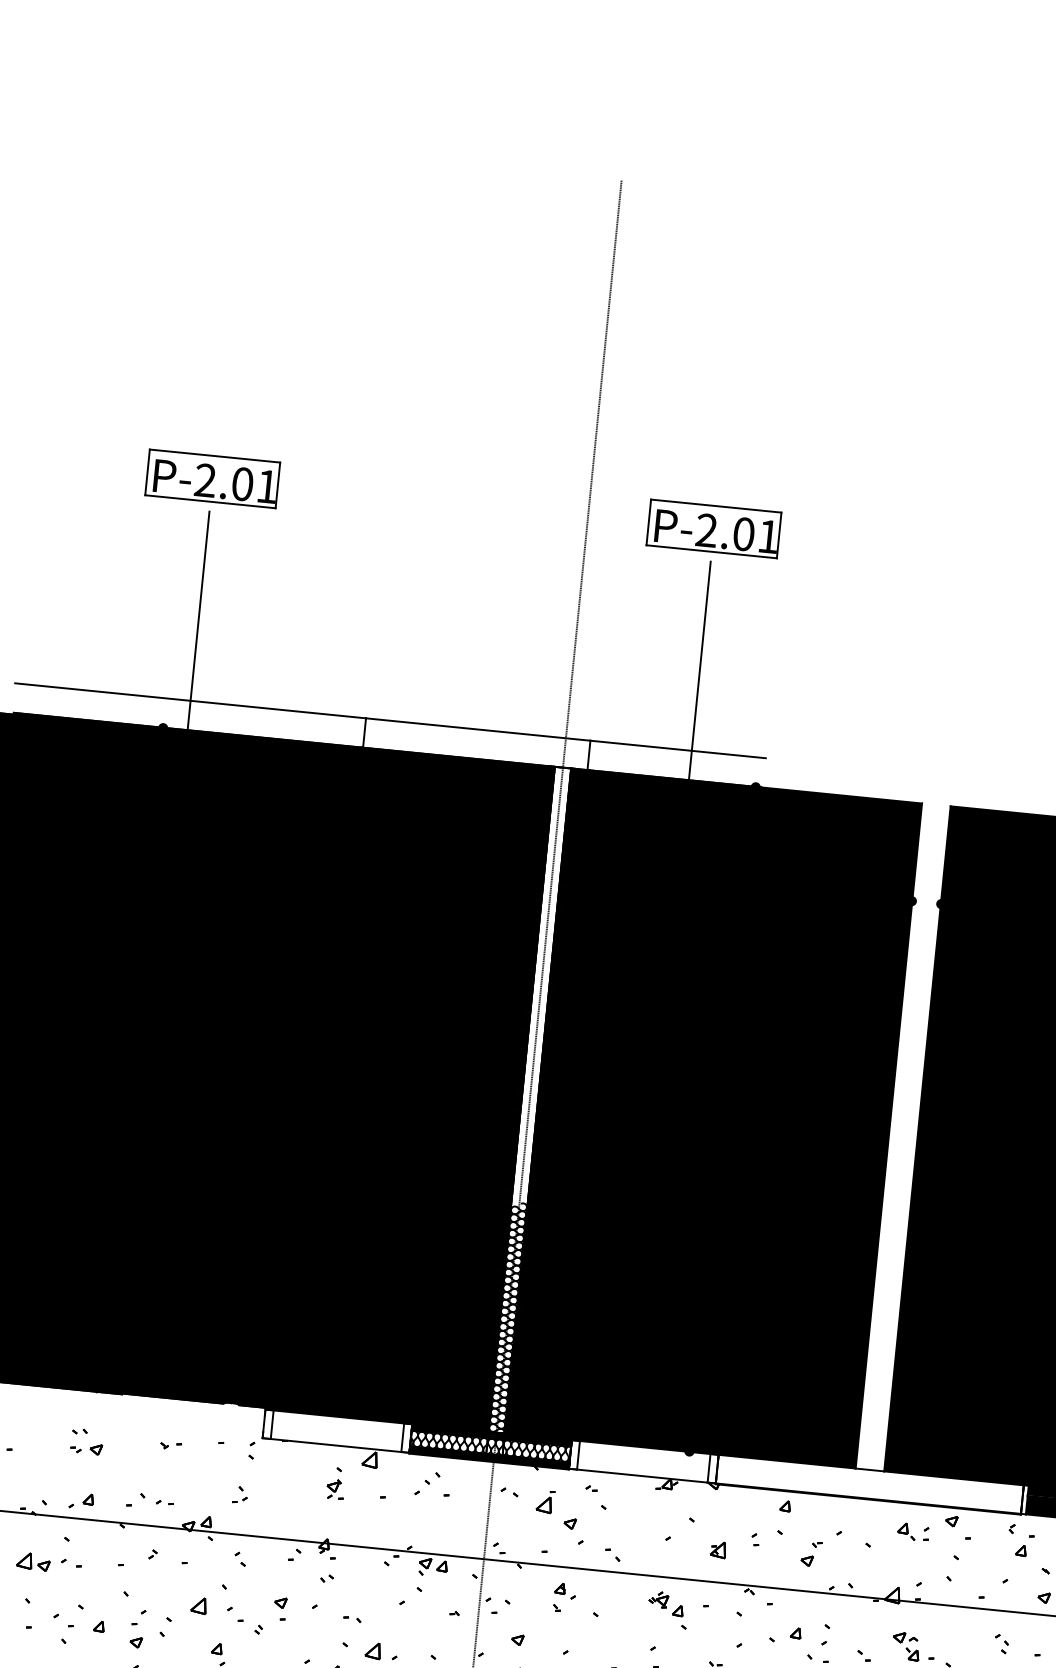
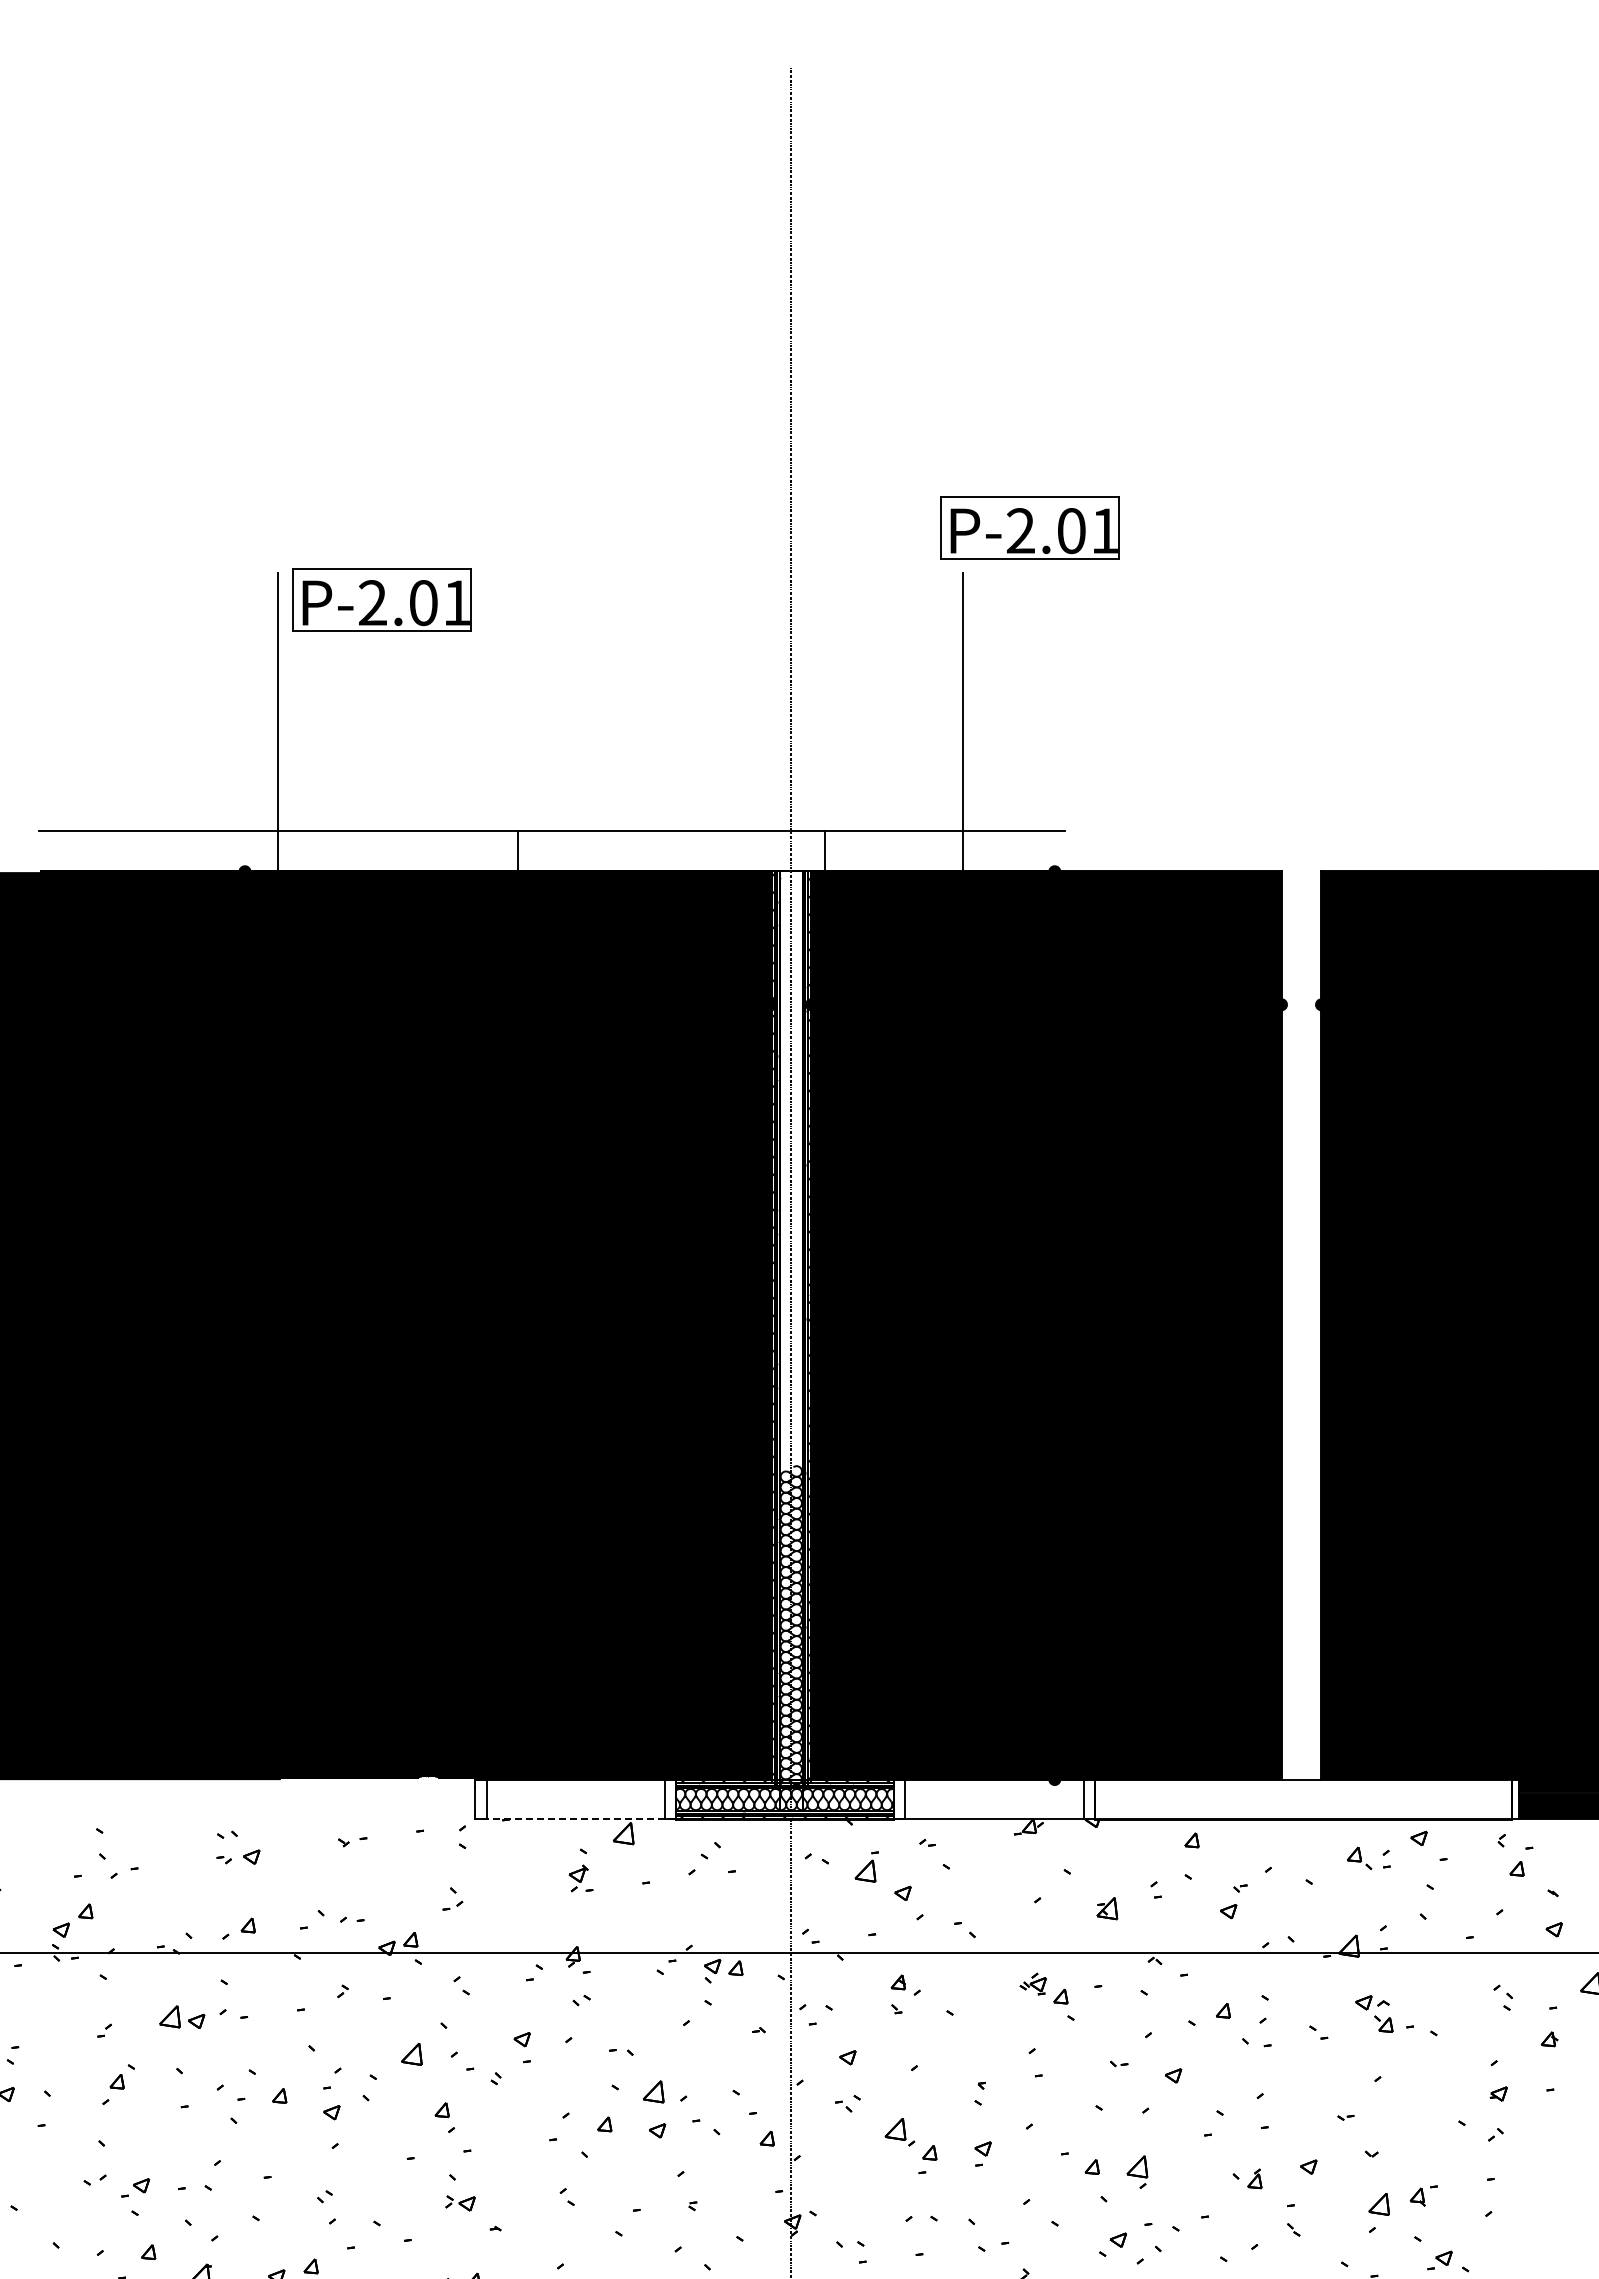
part: (212, 478) -> (381, 599), moved
part: (713, 528) -> (1029, 527), moved
line: (335, 1445) -> (575, 1819), solid -> dashed

